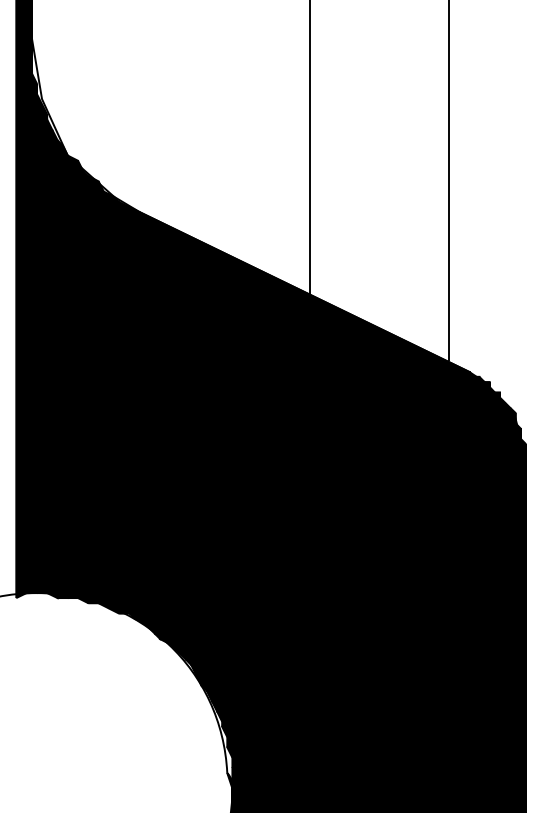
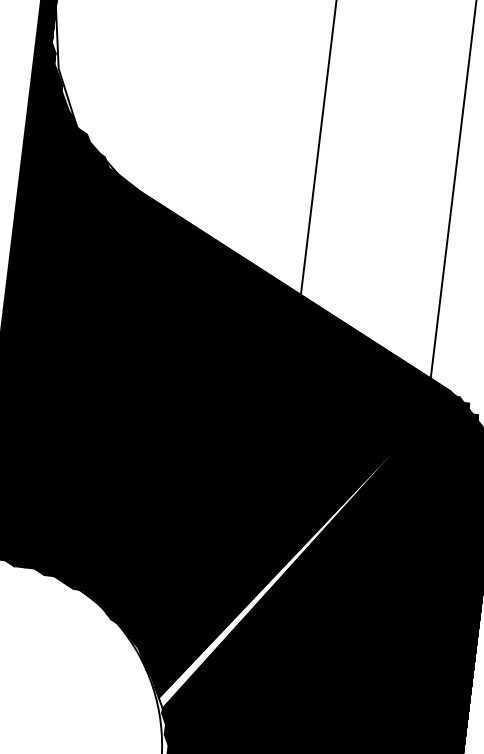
fill: (342, 546) -> (303, 549), removed

